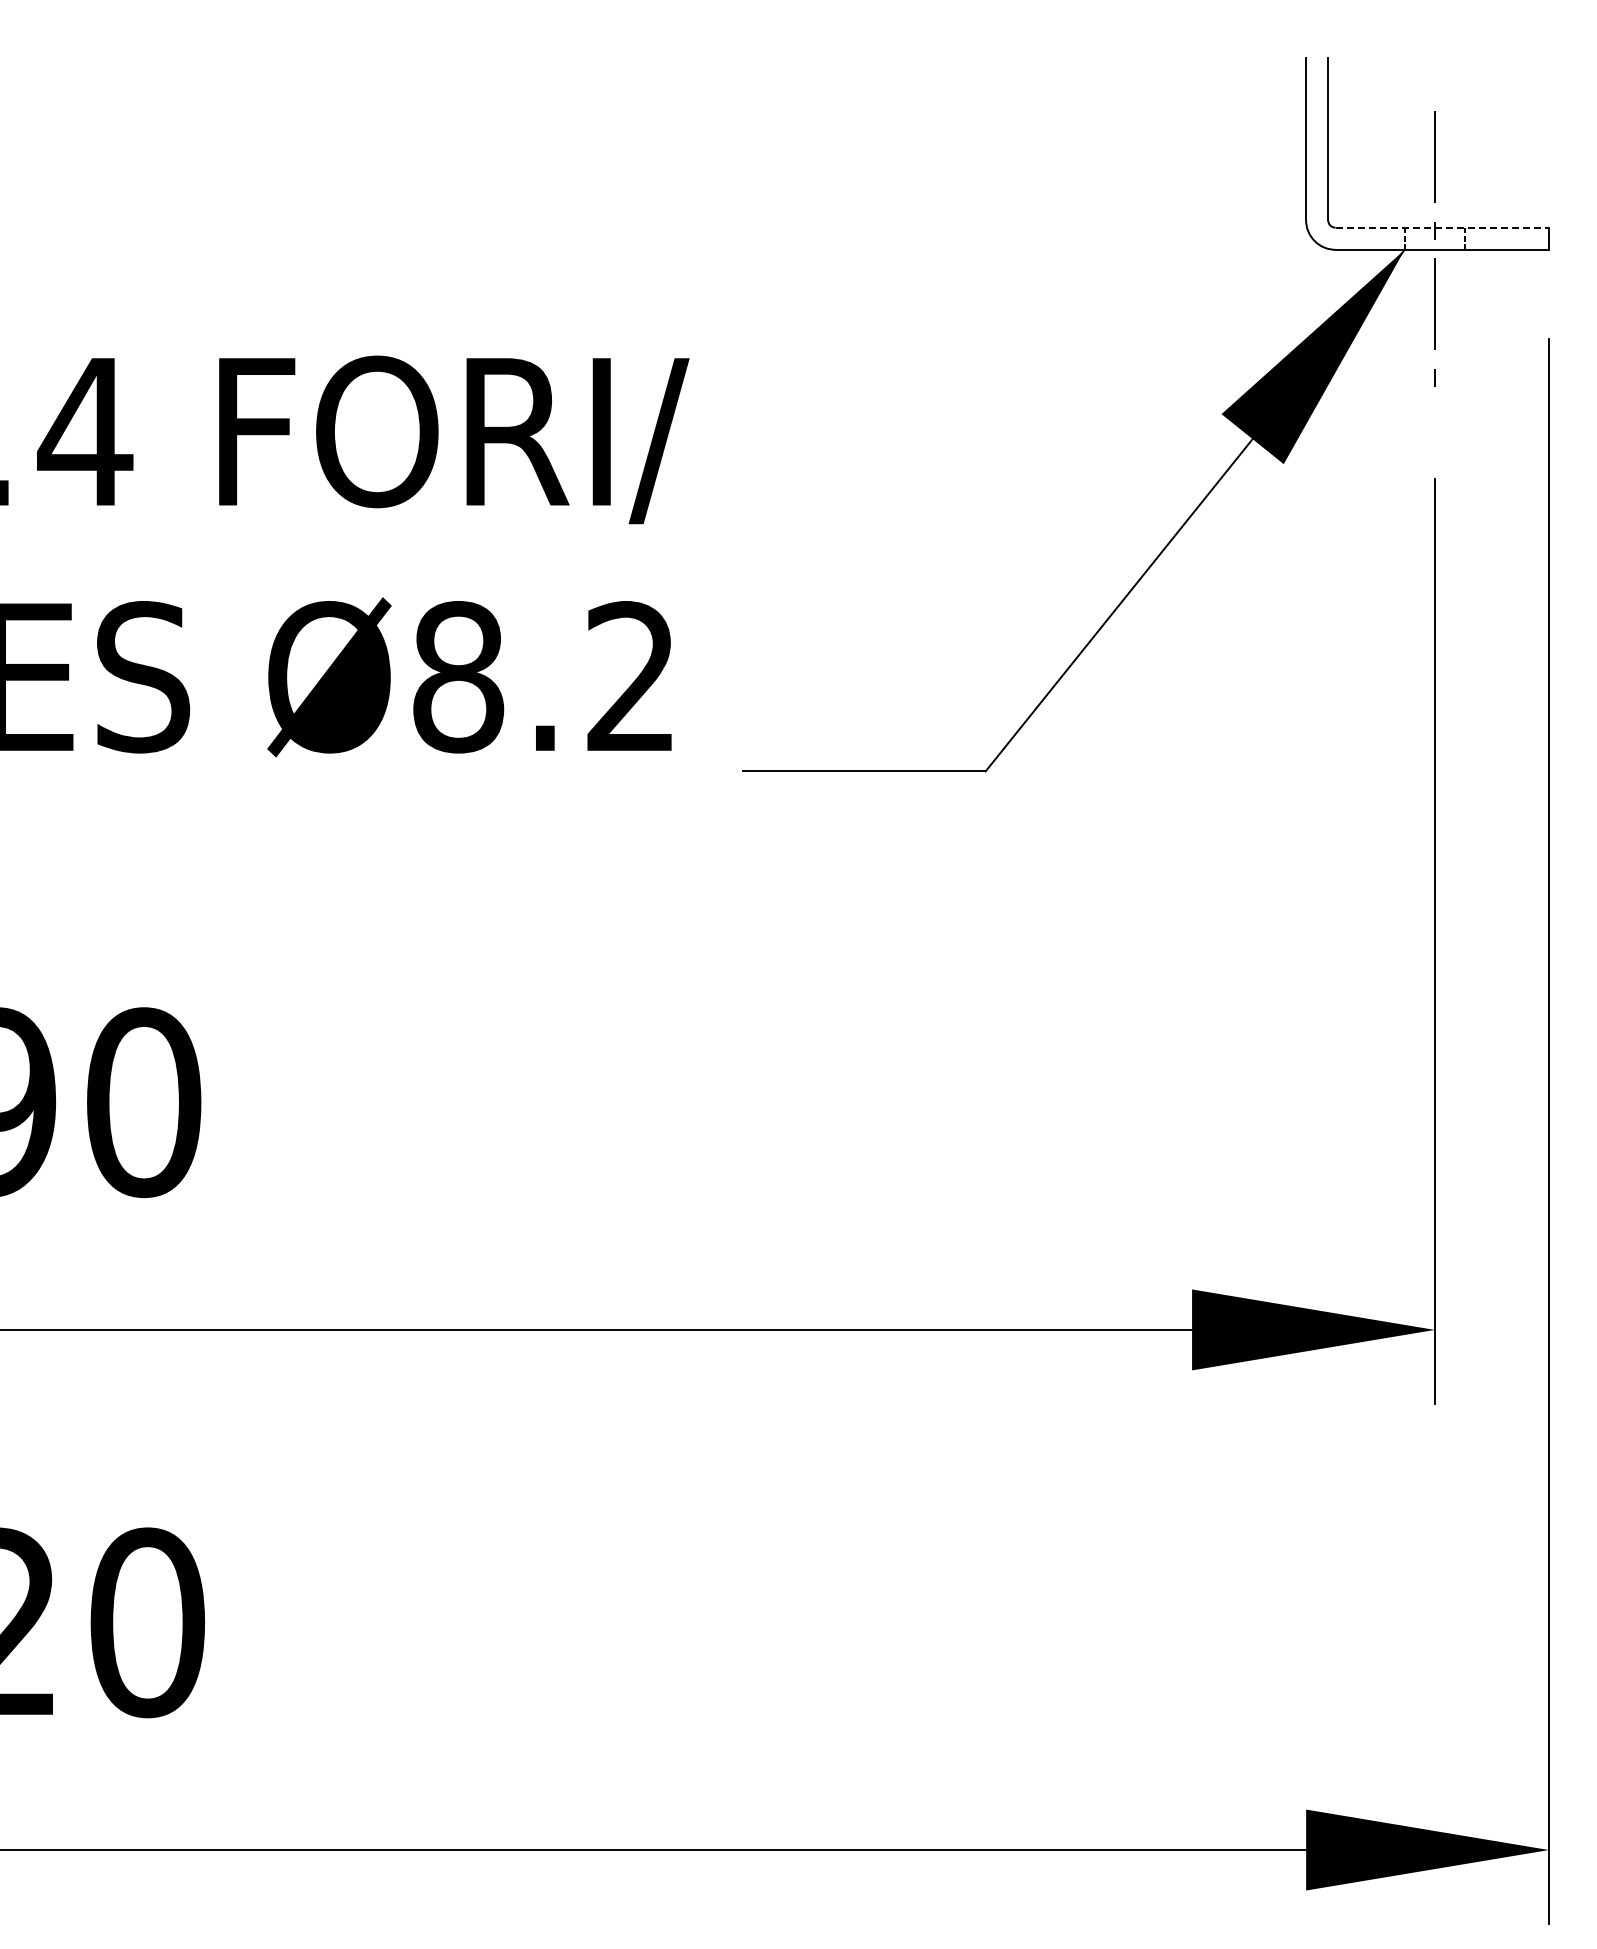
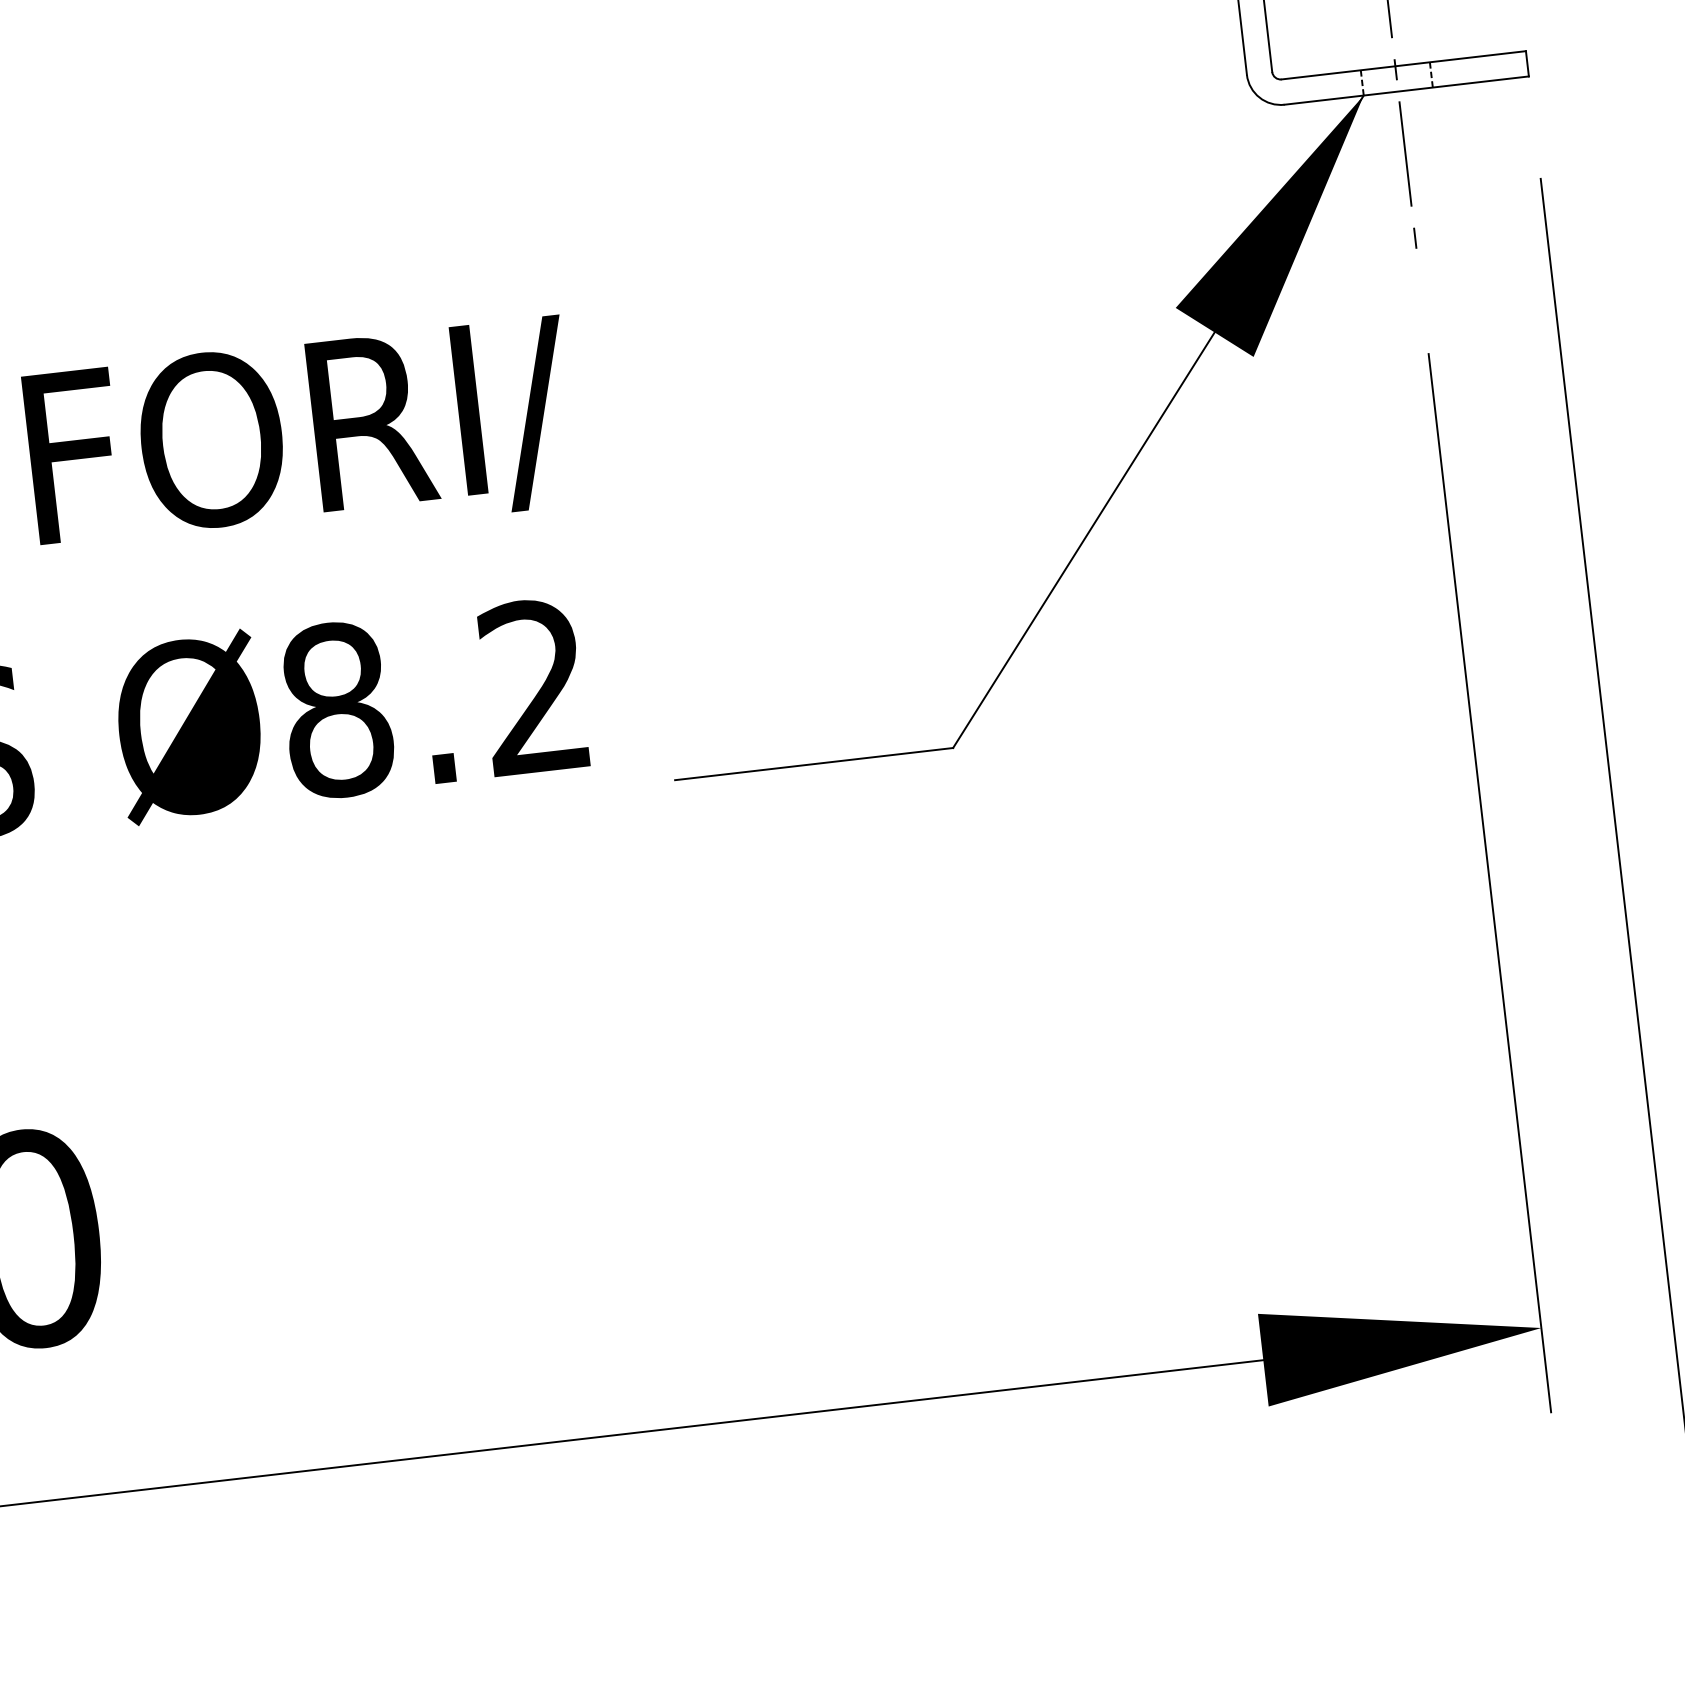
line: (1442, 227) -> (1403, 65), dashed -> solid

